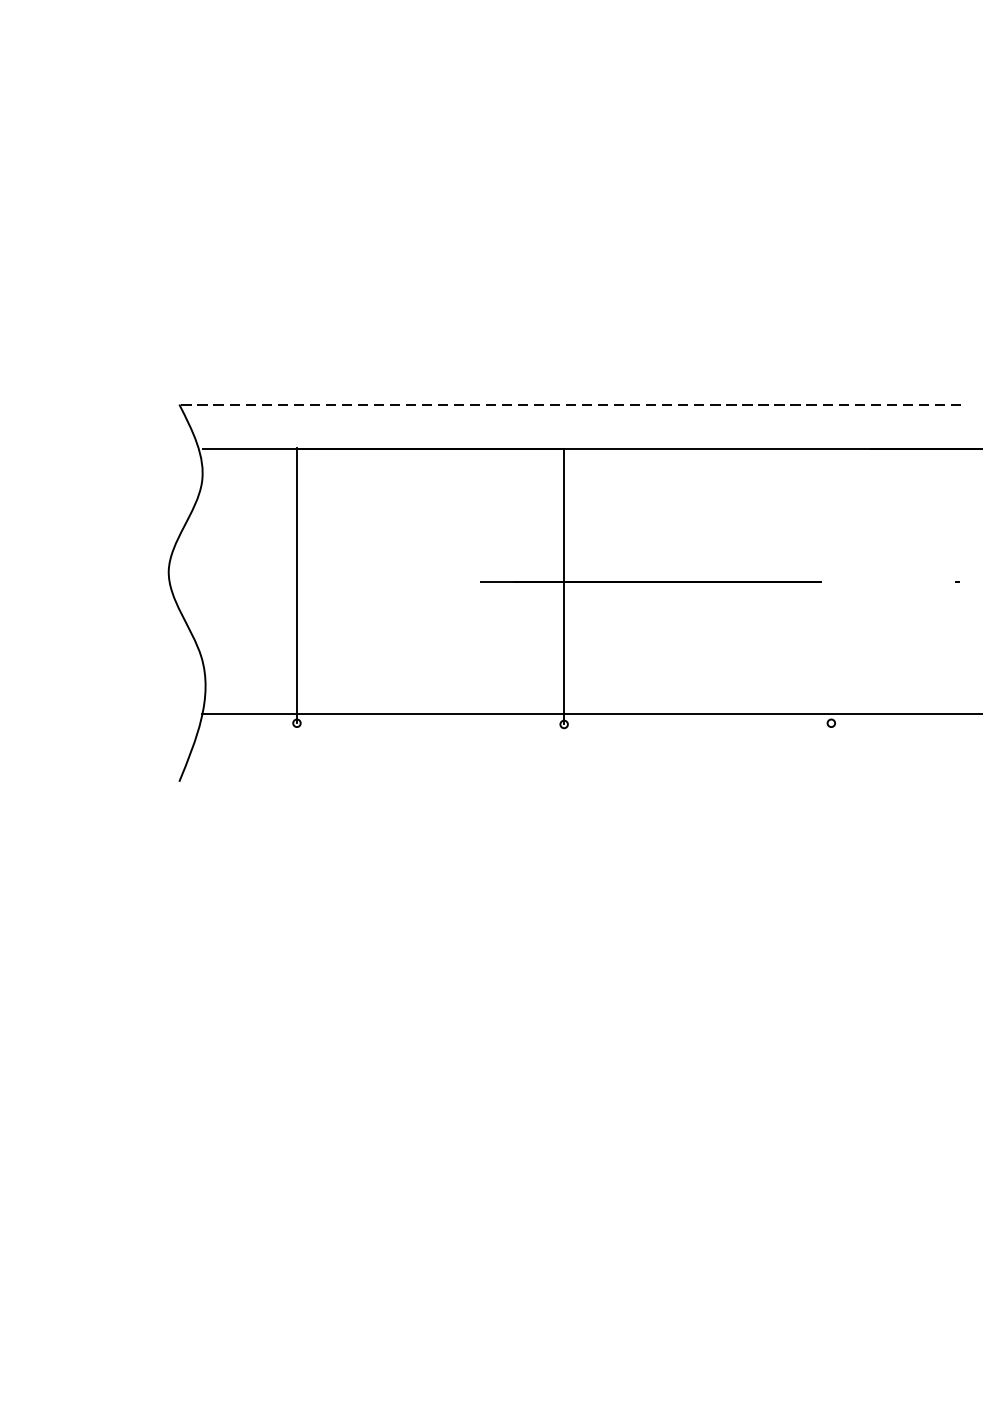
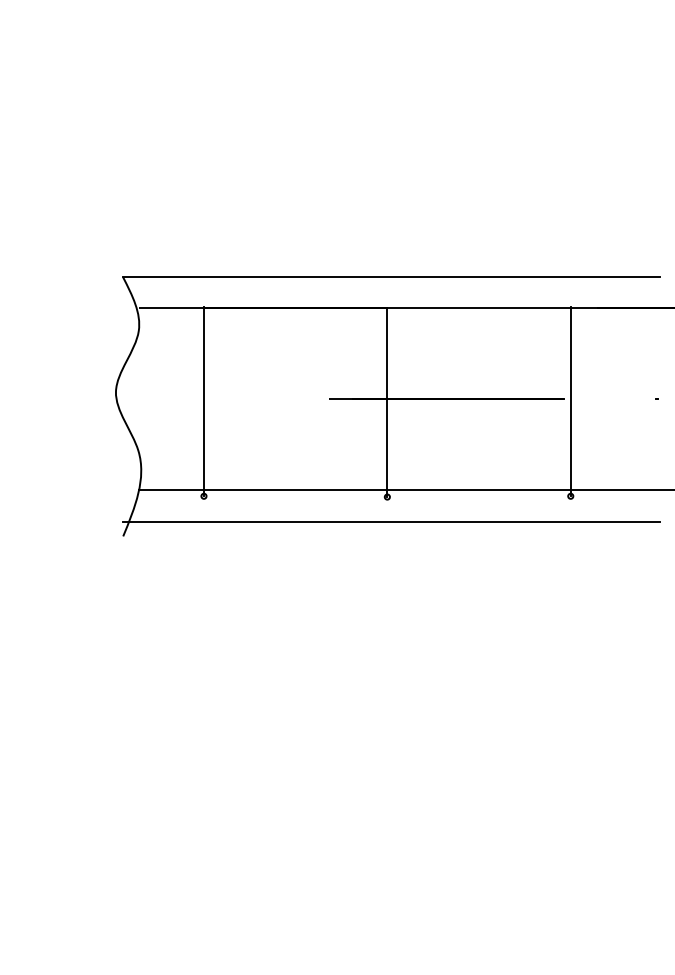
line: (568, 404) -> (390, 277), dashed -> solid
line: (830, 585) -> (570, 401), added
line: (570, 761) -> (391, 522), added

